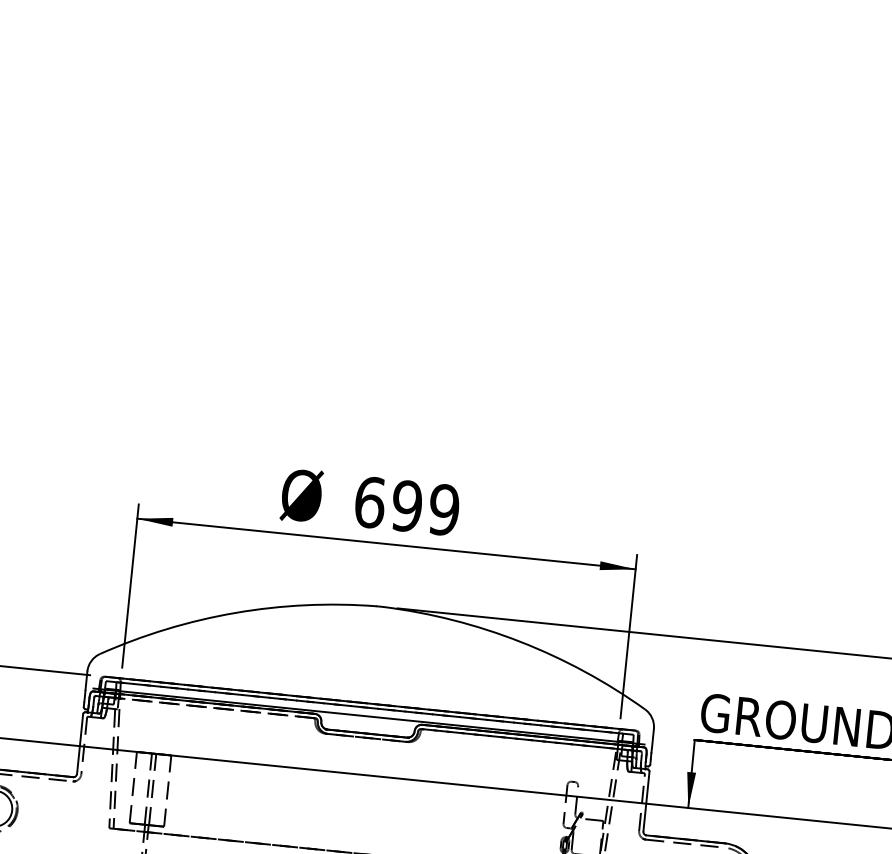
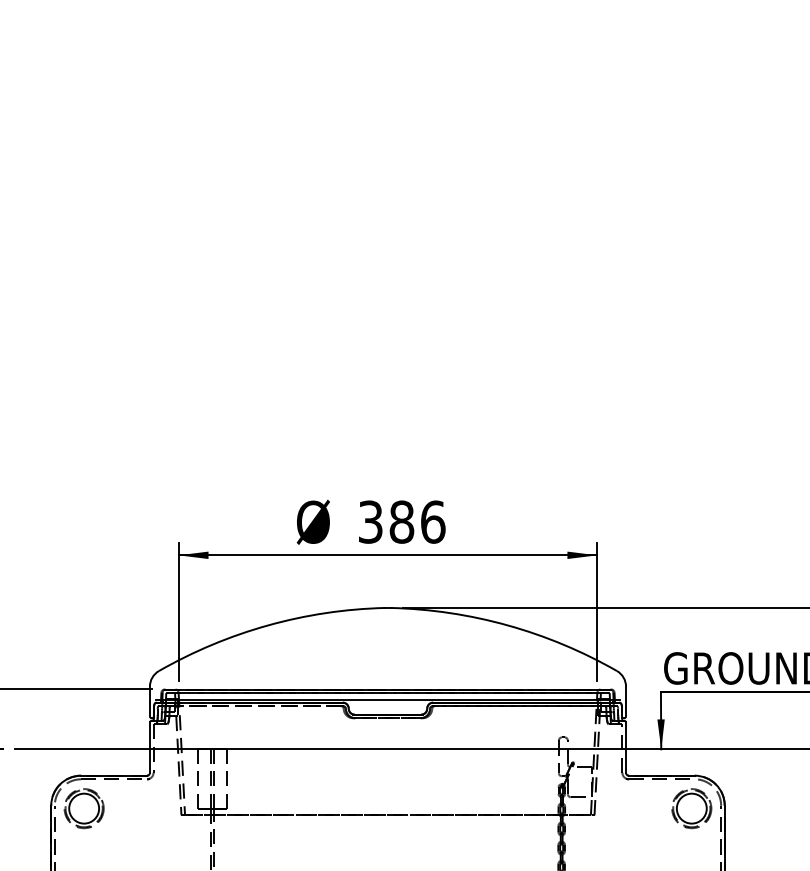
text: (406, 505) -> (401, 521), 699 -> 386

